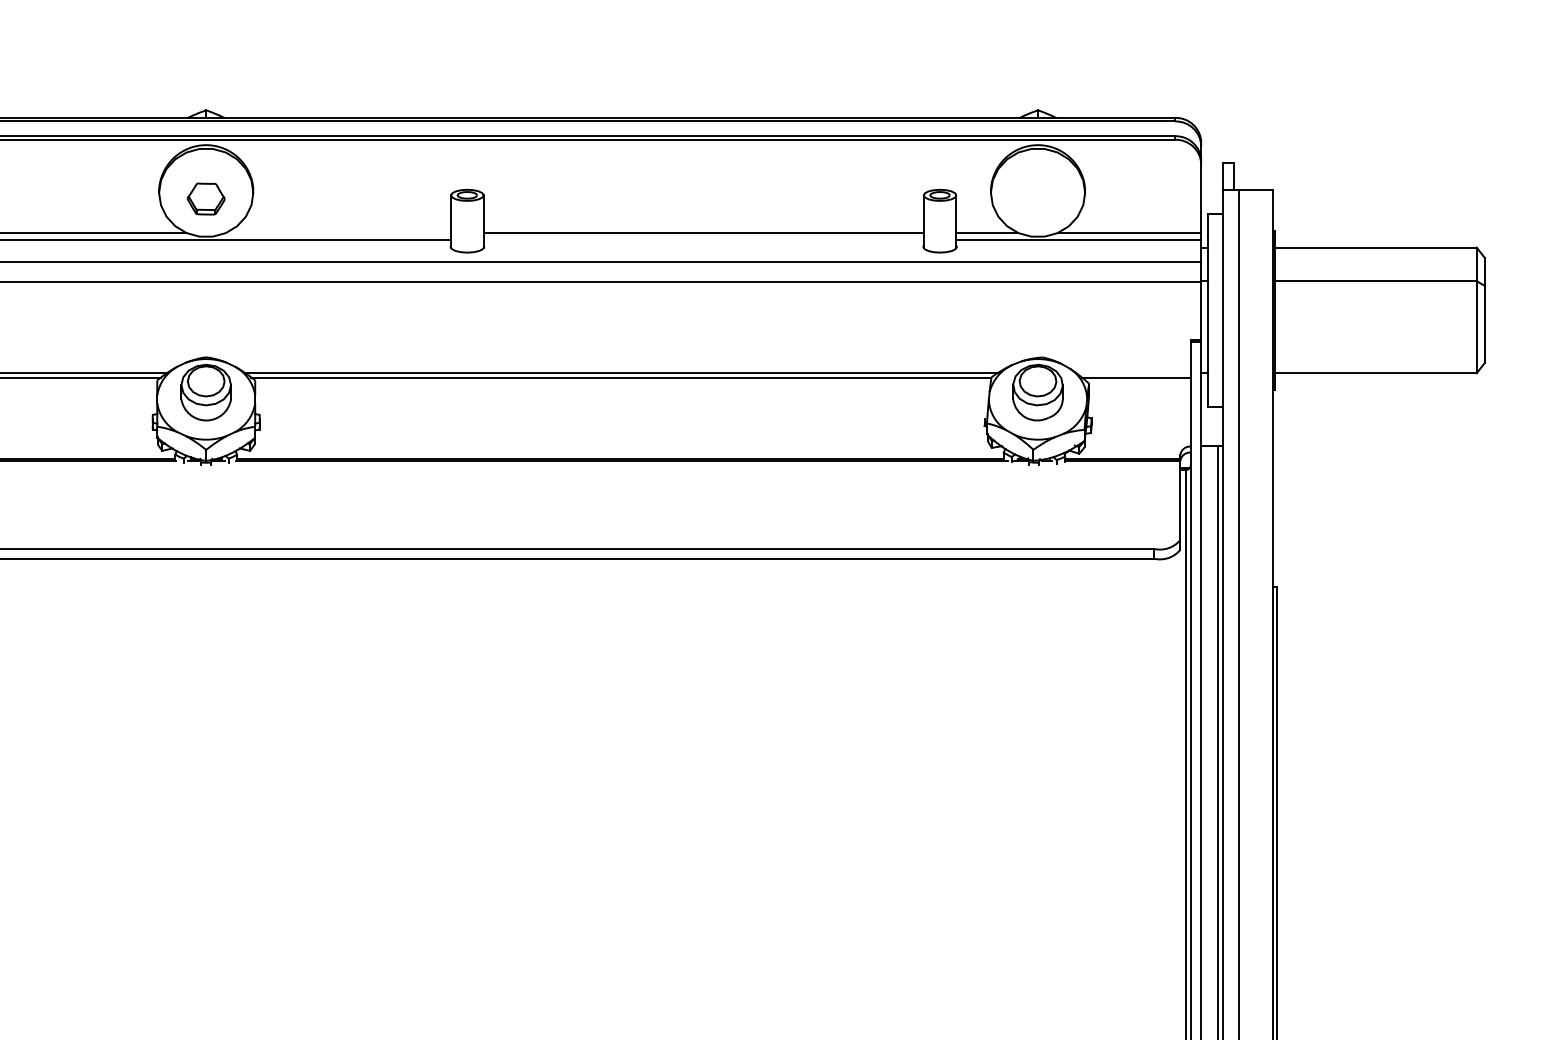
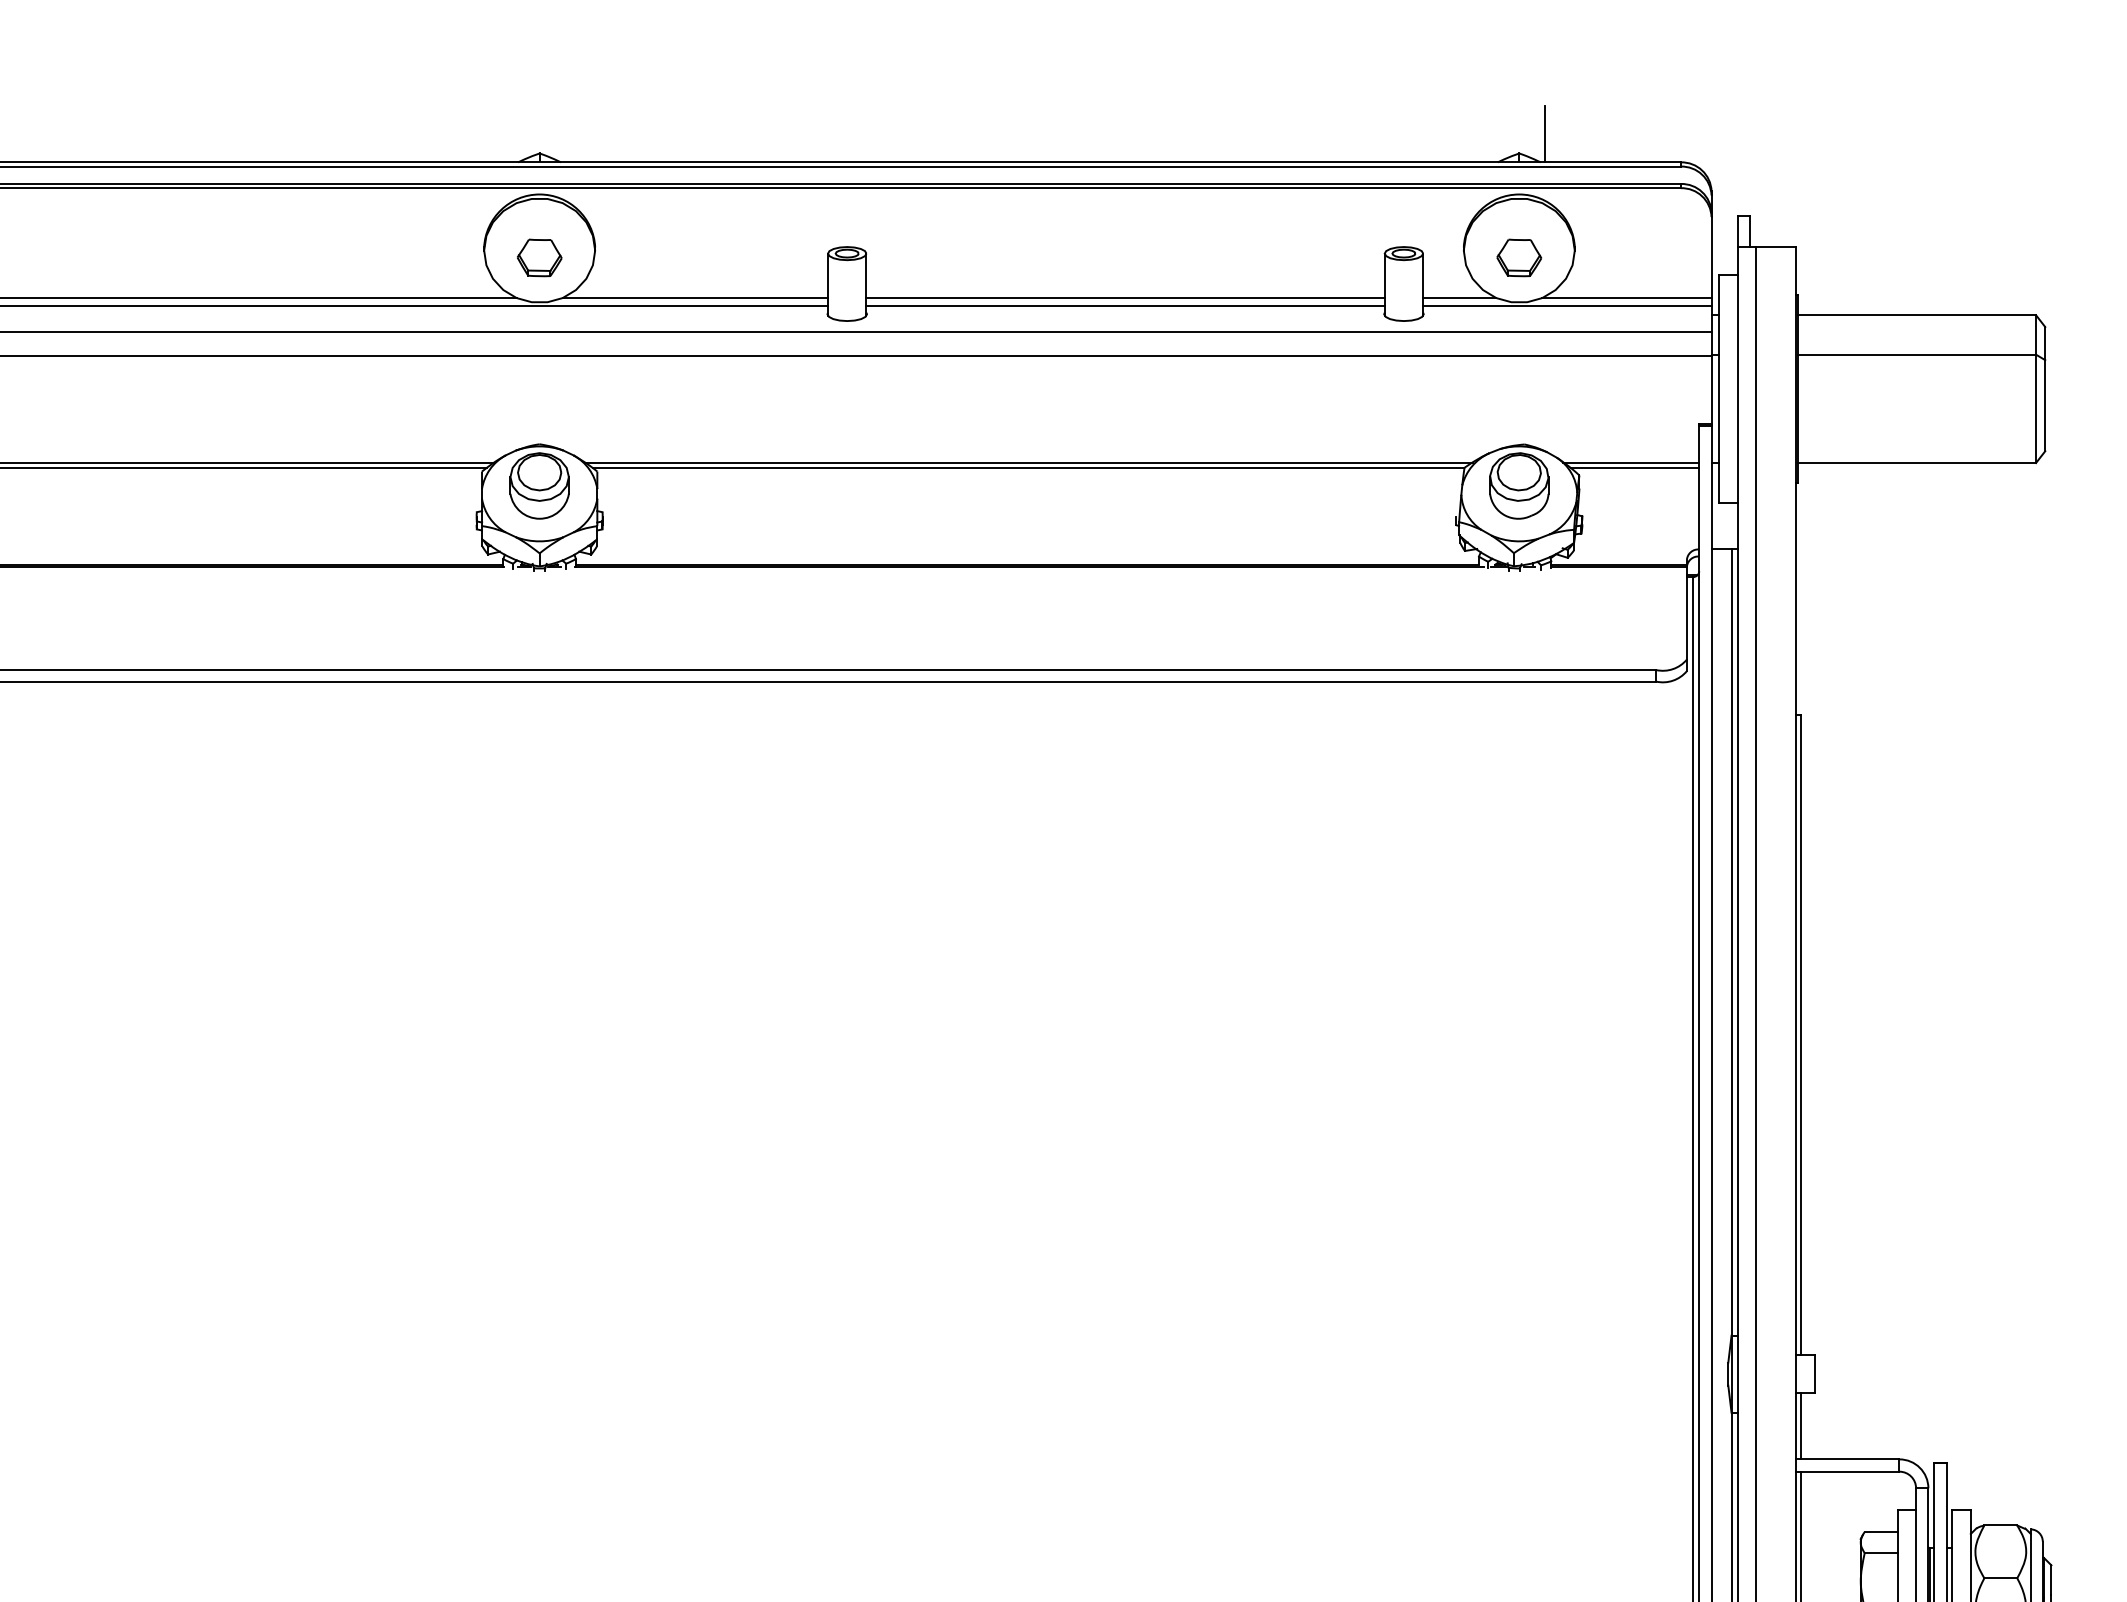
line: (1060, 94) -> (1545, 134), added
part: (1038, 198) -> (1519, 257), added
line: (338, 233) -> (695, 298), added
line: (703, 239) -> (1125, 305), added
line: (1133, 372) -> (1631, 462), added

